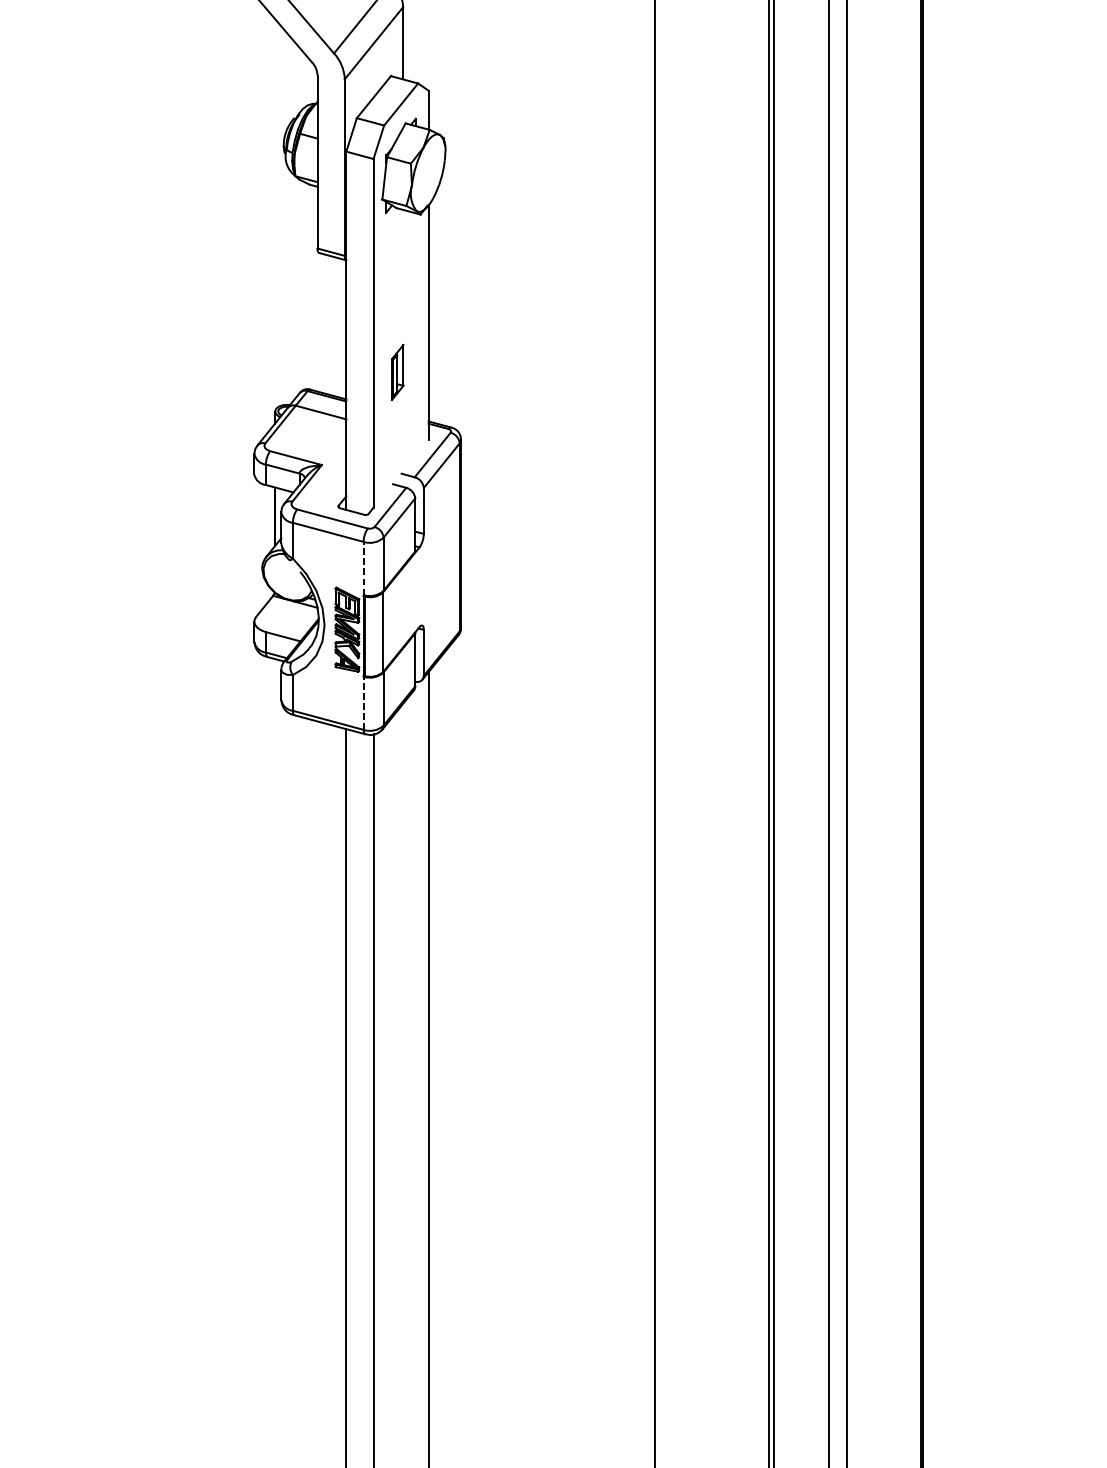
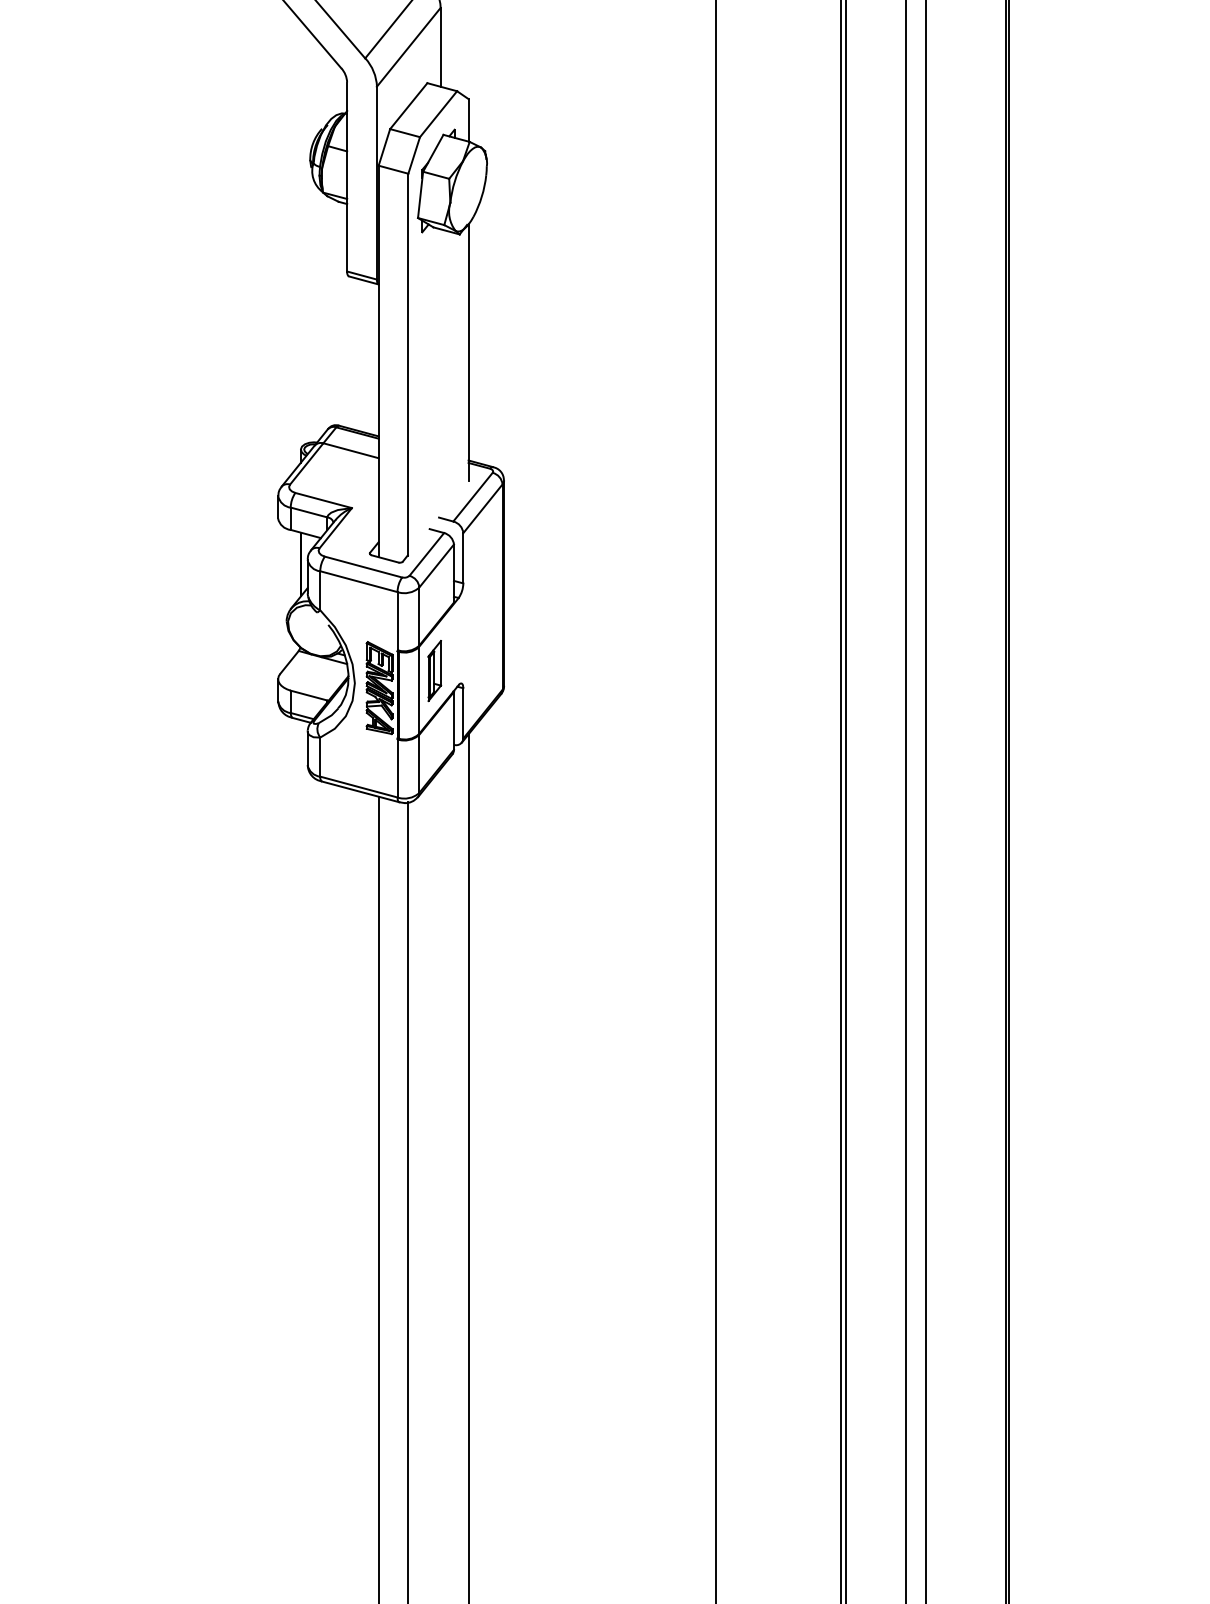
part: (397, 372) -> (434, 671), moved
line: (363, 567) -> (397, 620), dashed -> solid
line: (363, 702) -> (397, 767), dashed -> solid

